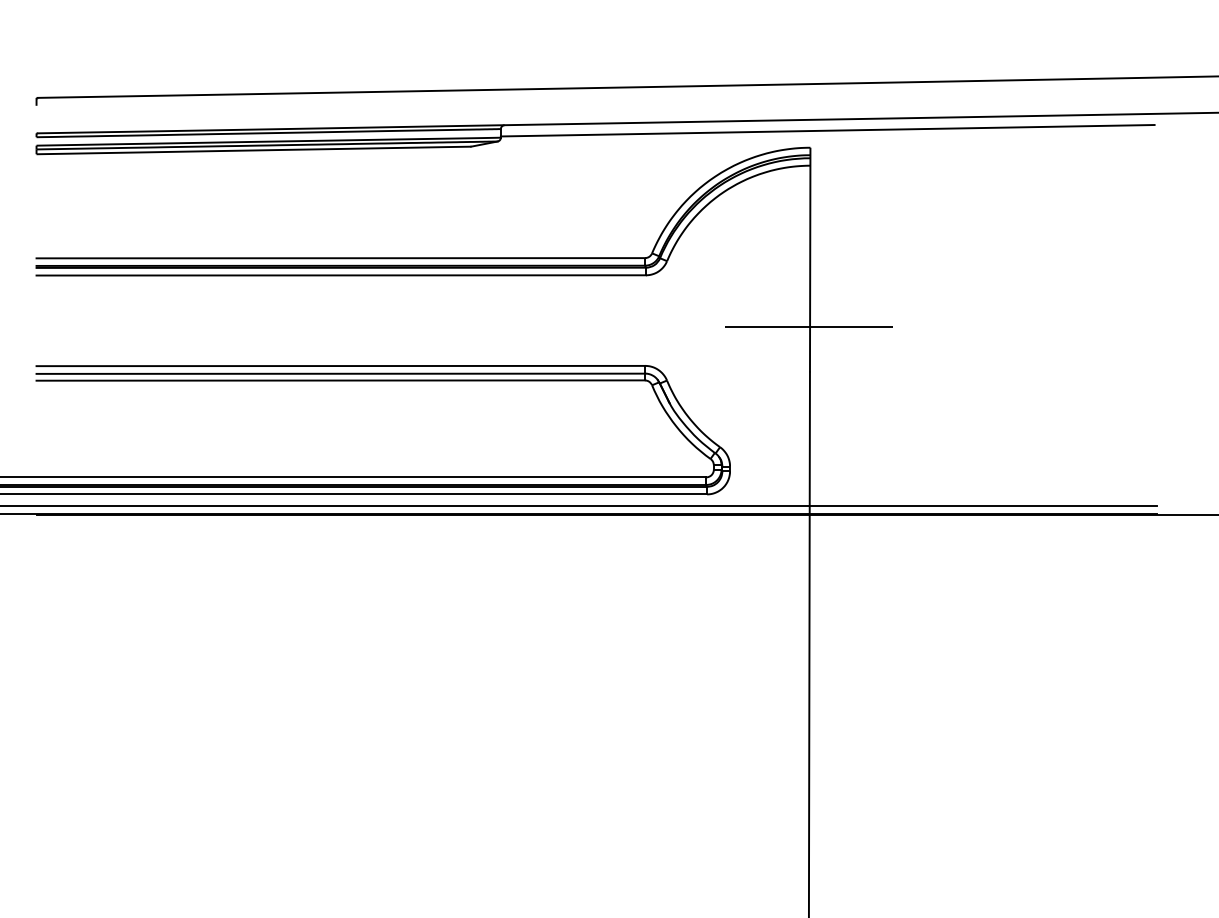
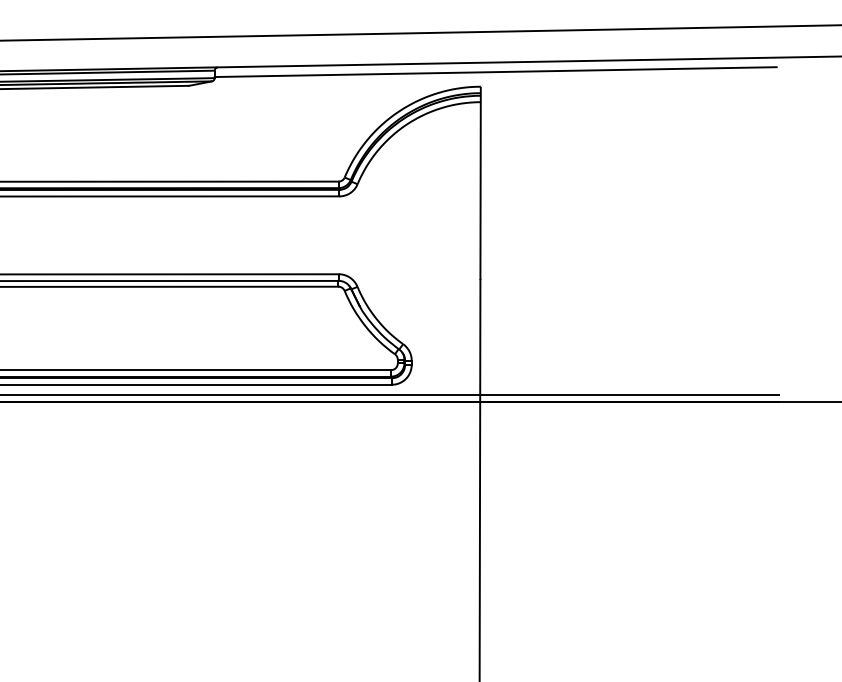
line: (809, 327) -> (480, 241), removed

